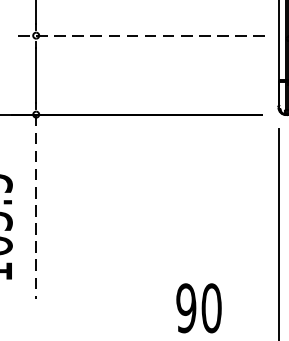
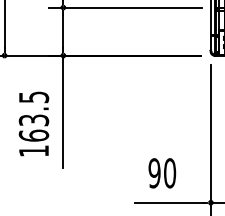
line: (138, 35) -> (125, 7), dashed -> solid
line: (36, 208) -> (63, 112), dashed -> solid

